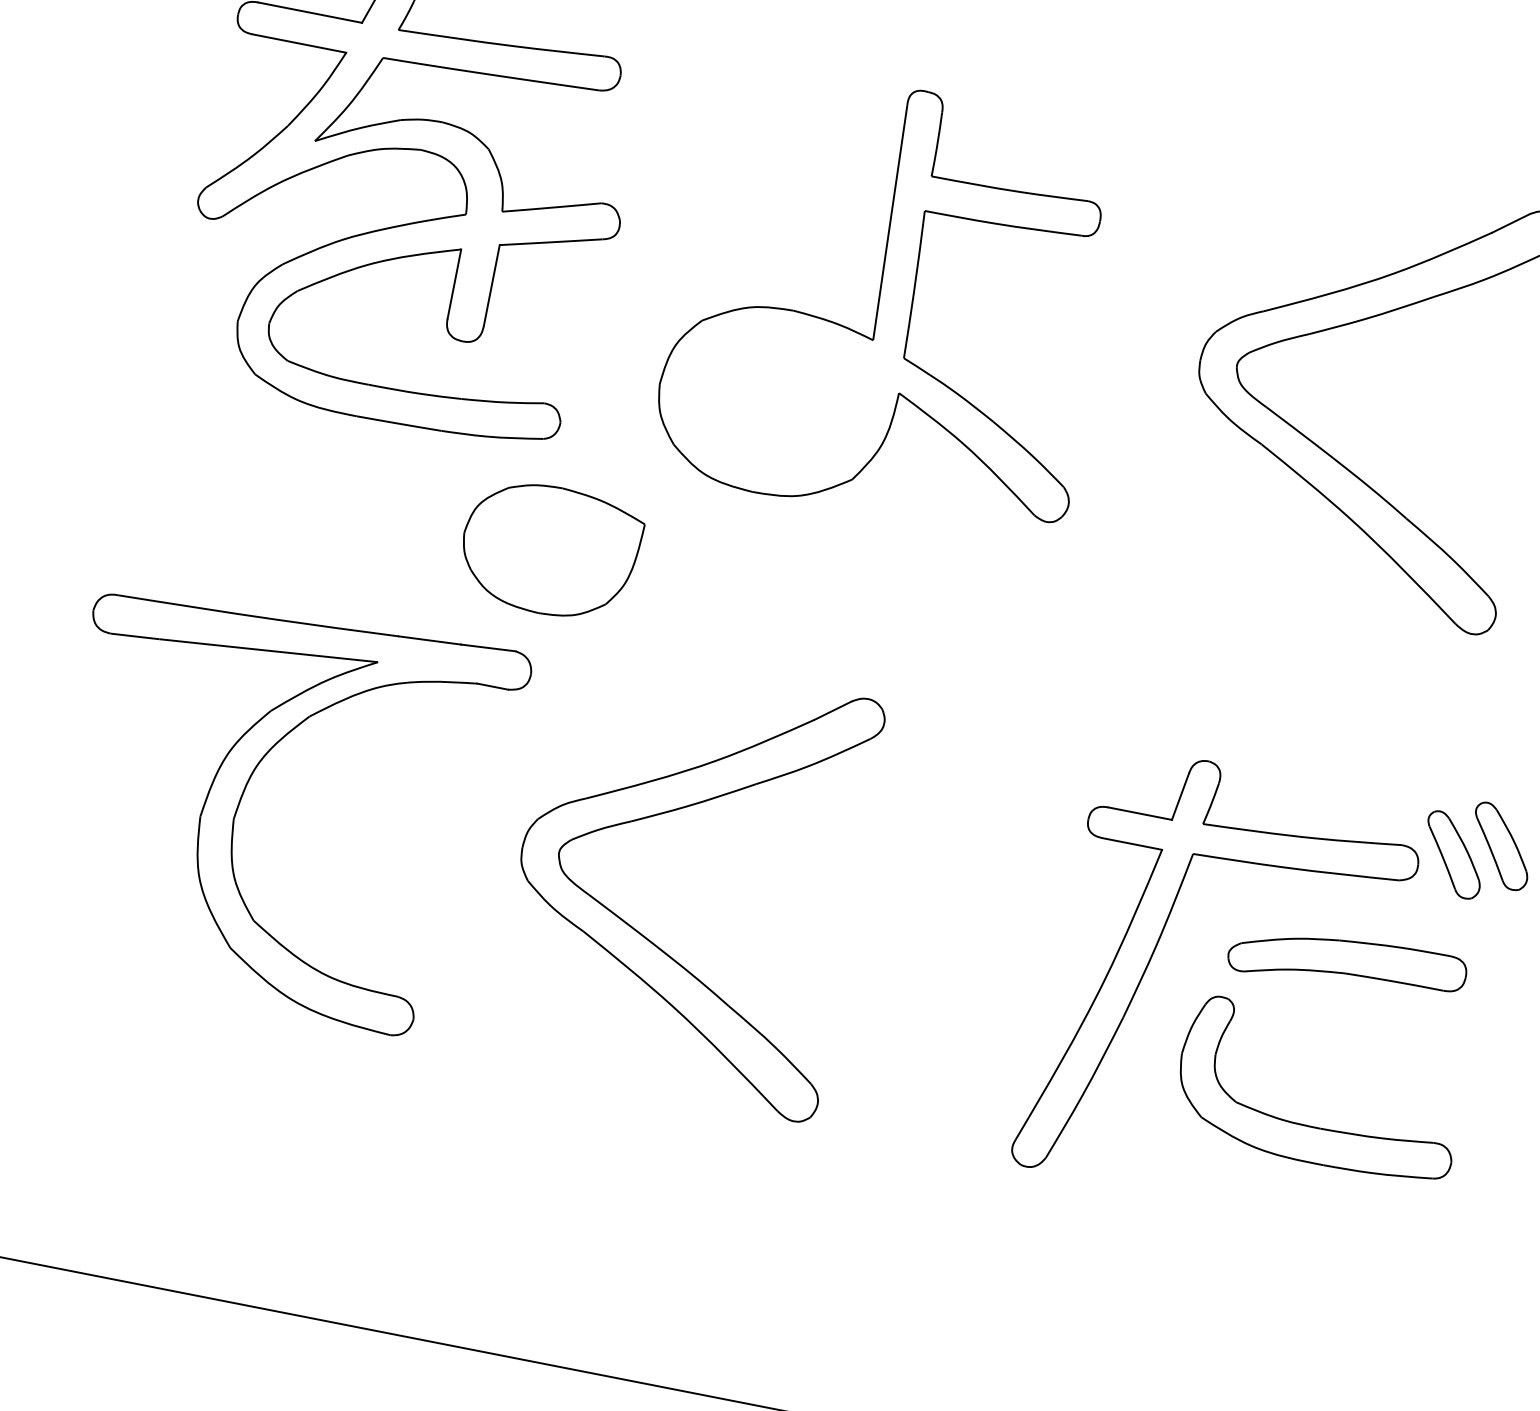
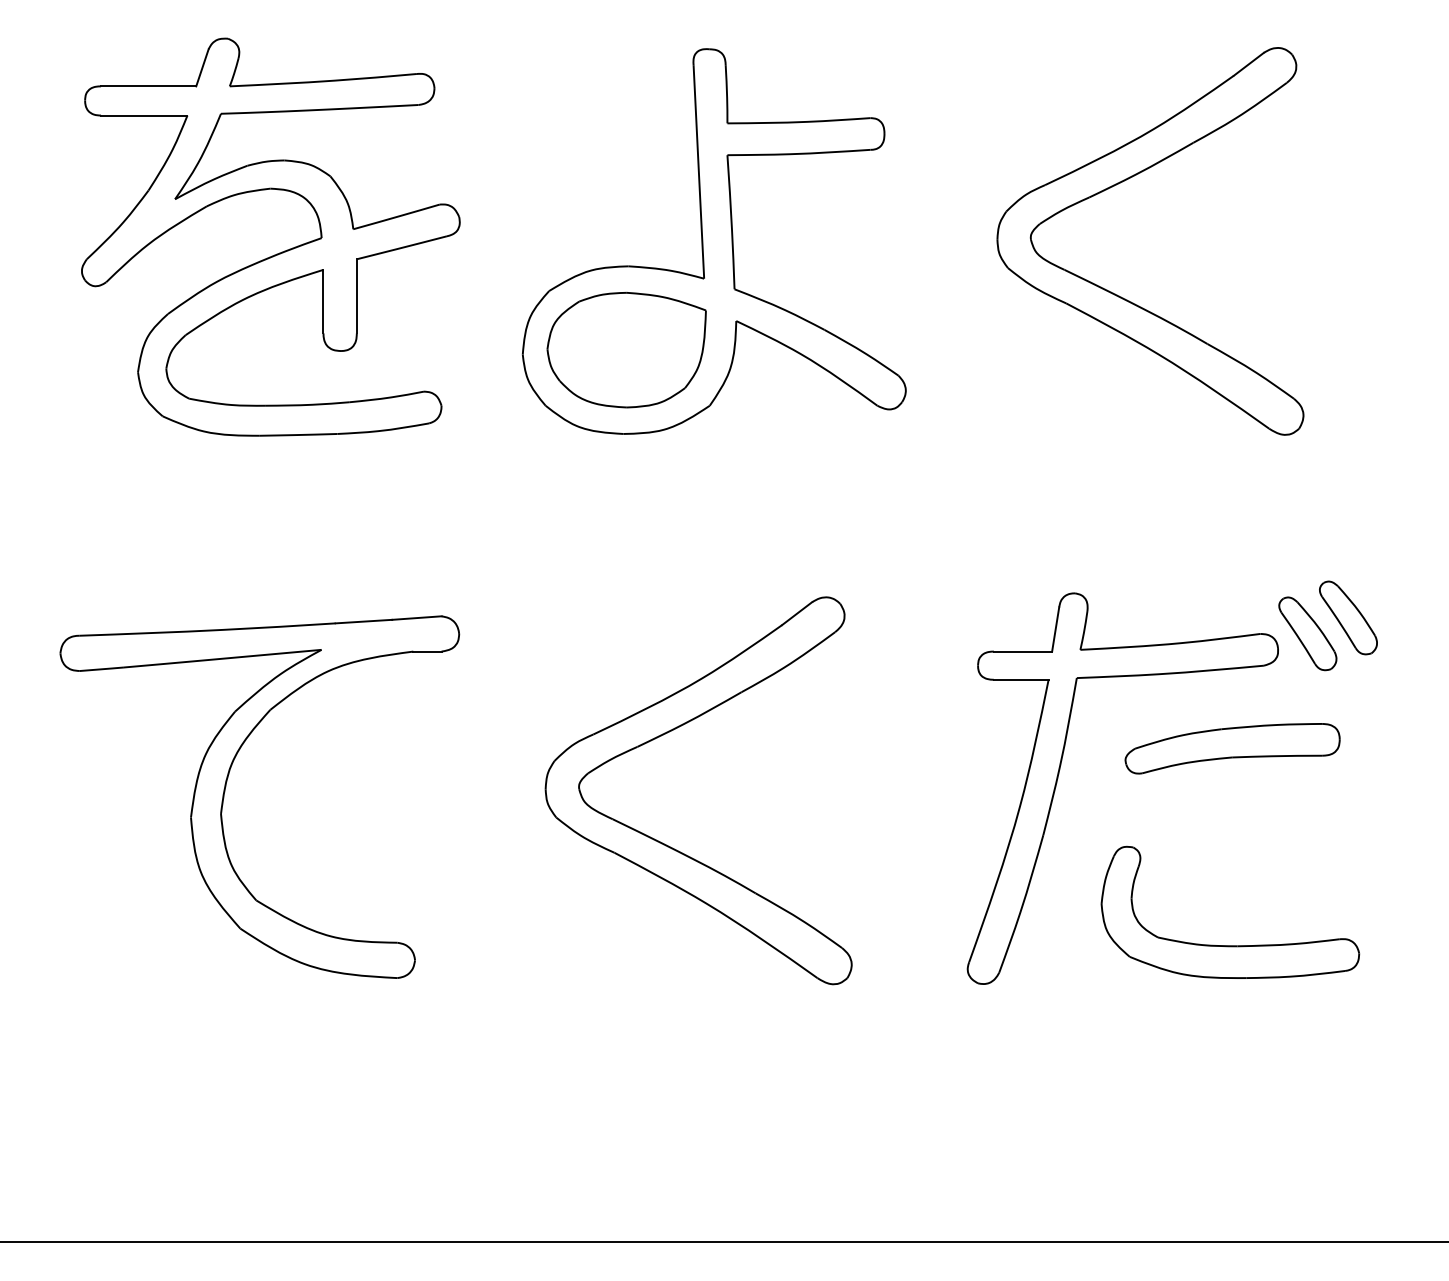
part: (550, 549) -> (626, 349), moved
part: (645, 936) -> (670, 846), moved
part: (1313, 1126) -> (1230, 945), moved

